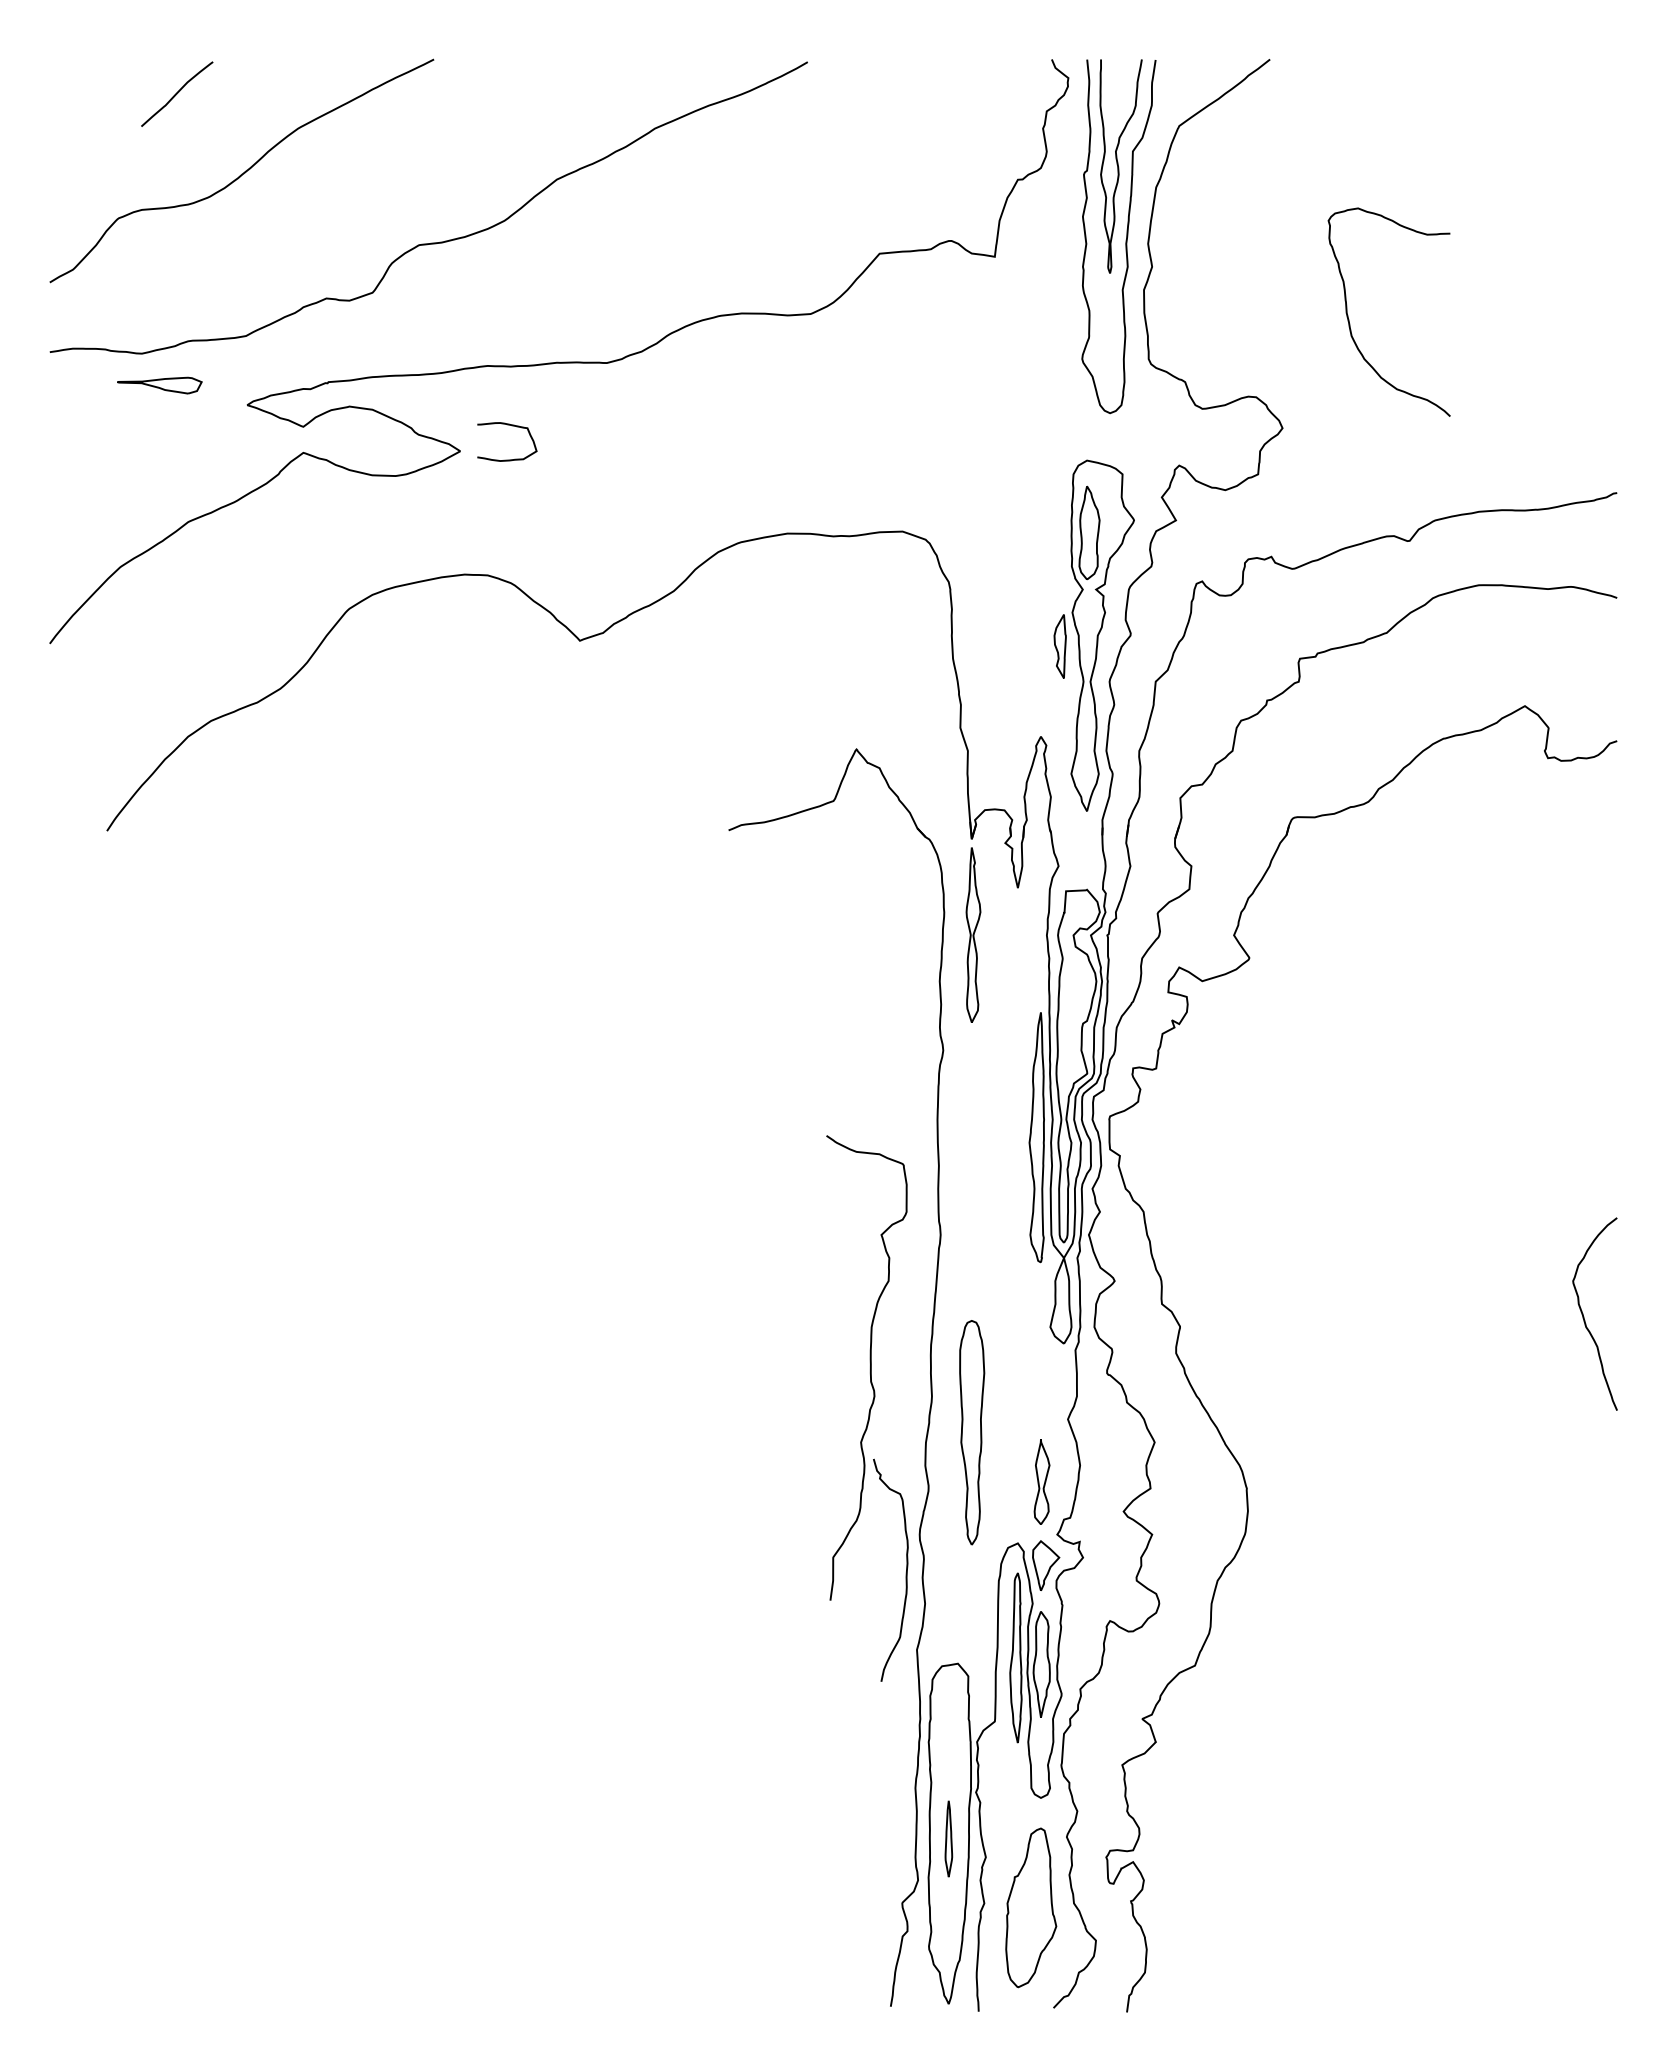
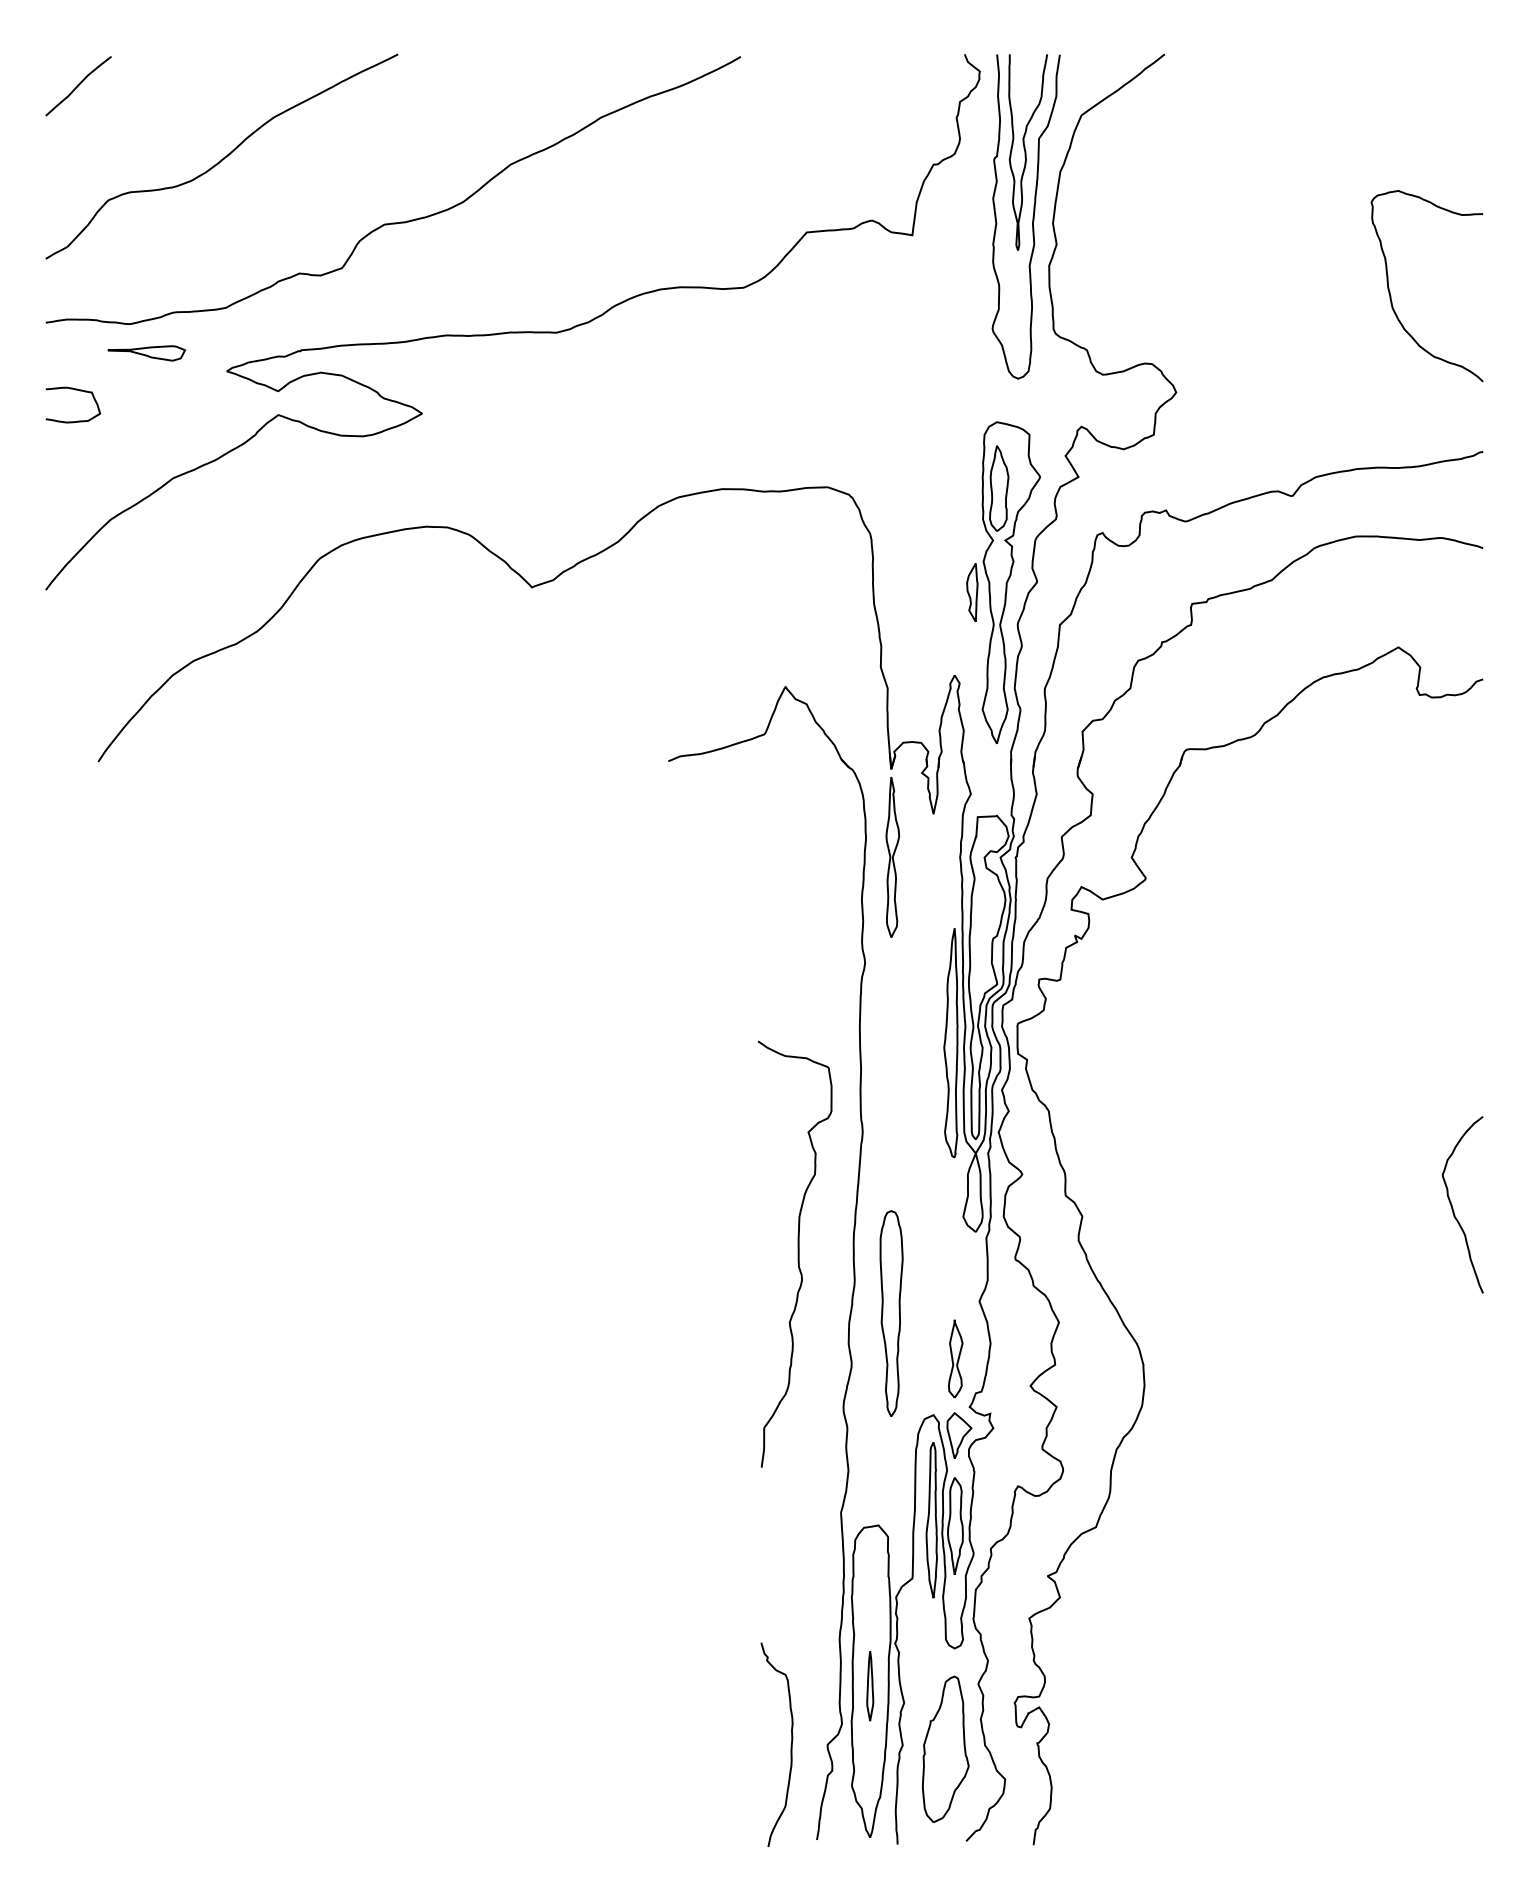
curve: (177, 94) -> (78, 86), moved
curve: (1350, 322) -> (1391, 295), moved
curve: (509, 426) -> (75, 390), moved
curve: (905, 1571) -> (790, 1745), moved

